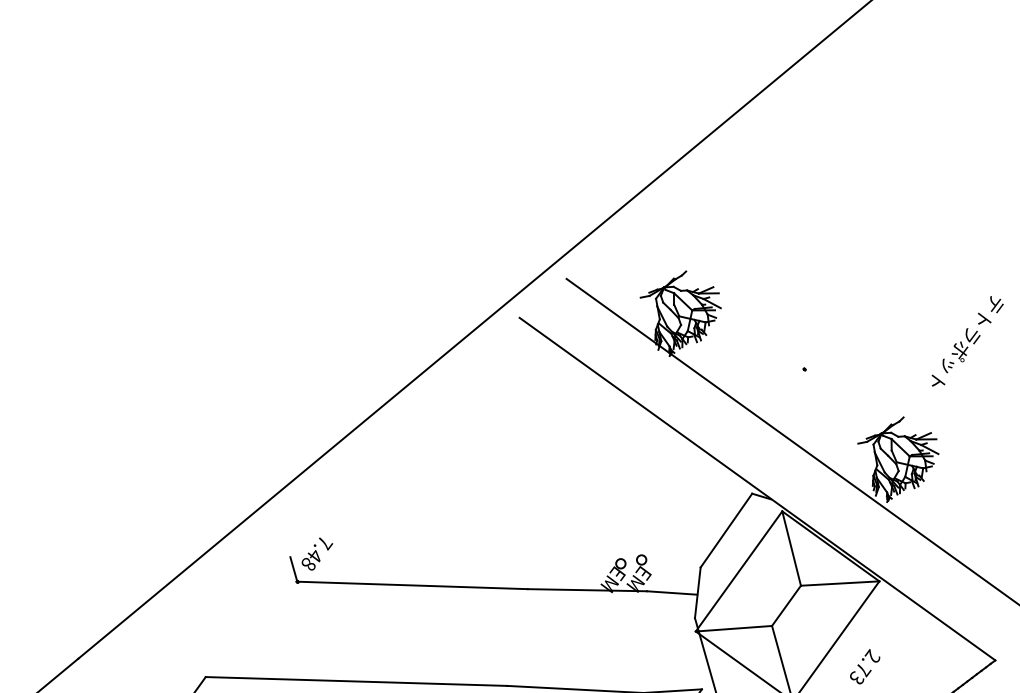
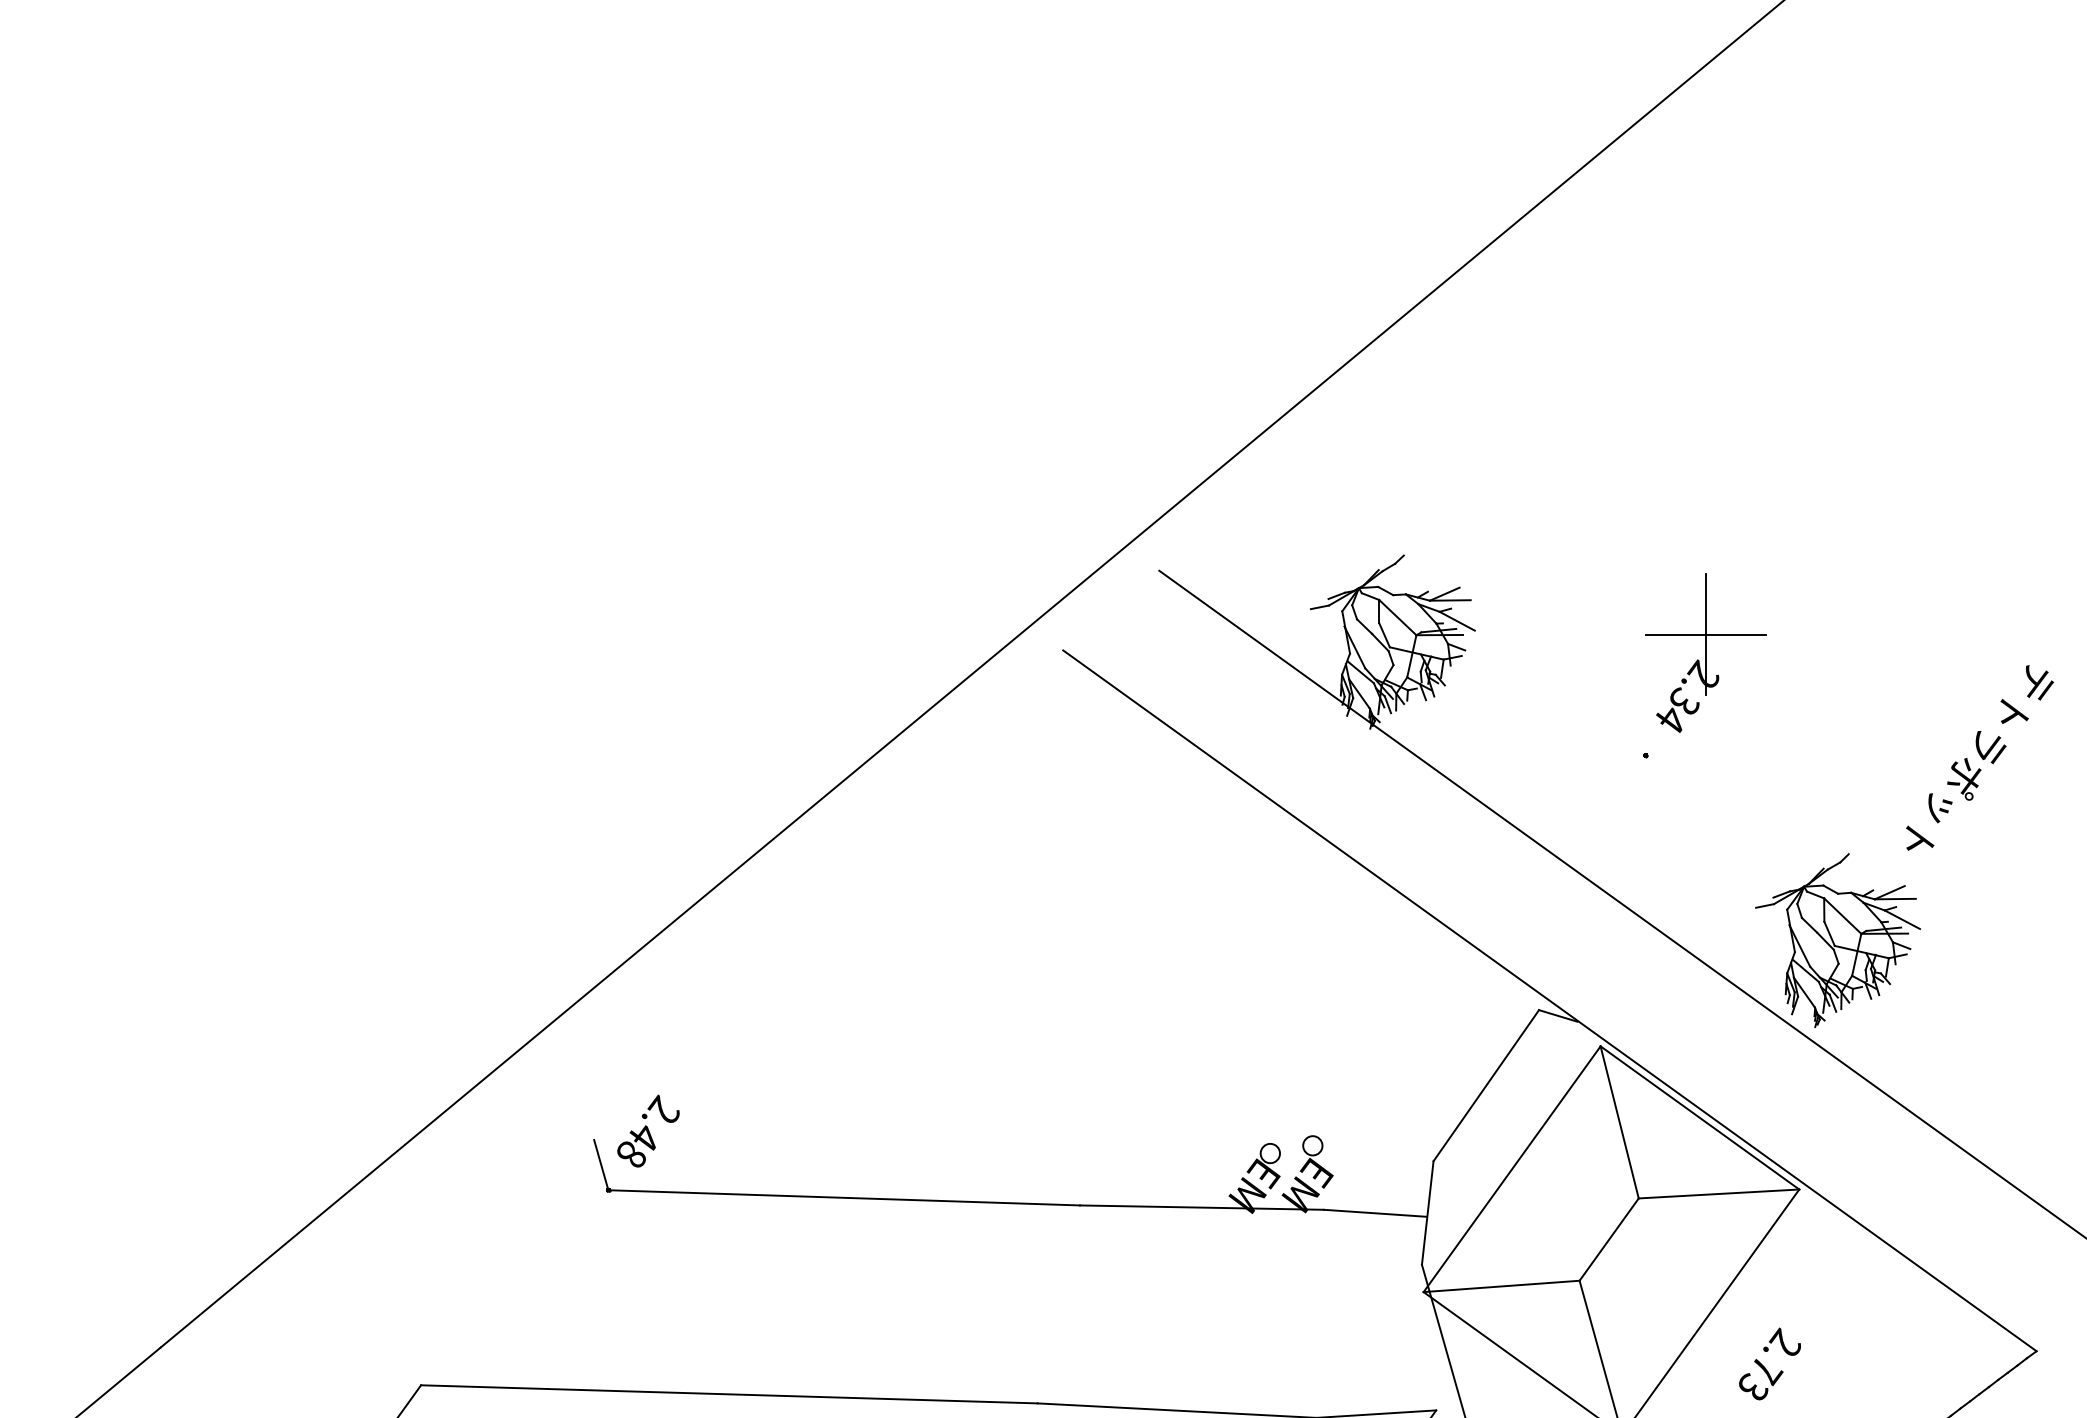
part: (833, 318) -> (1705, 651), added
text: (967, 341) -> (1979, 758), moved
text: (324, 542) -> (663, 1109), 7.48 -> 2.48

